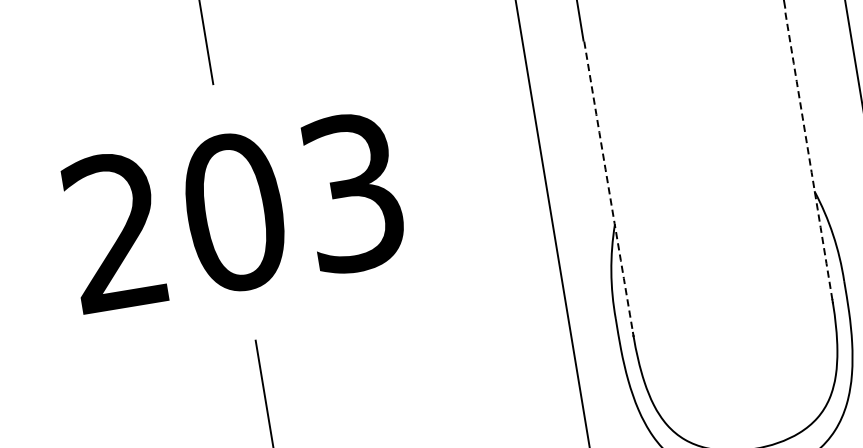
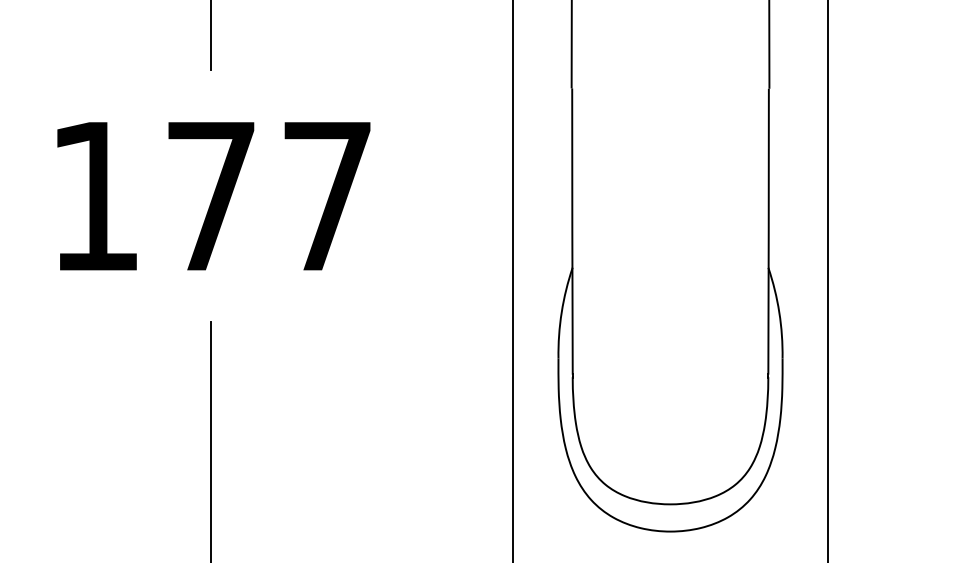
arc: (808, 154) -> (768, 231), dashed -> solid
arc: (608, 187) -> (572, 231), dashed -> solid
text: (233, 212) -> (210, 196), 203 -> 177

